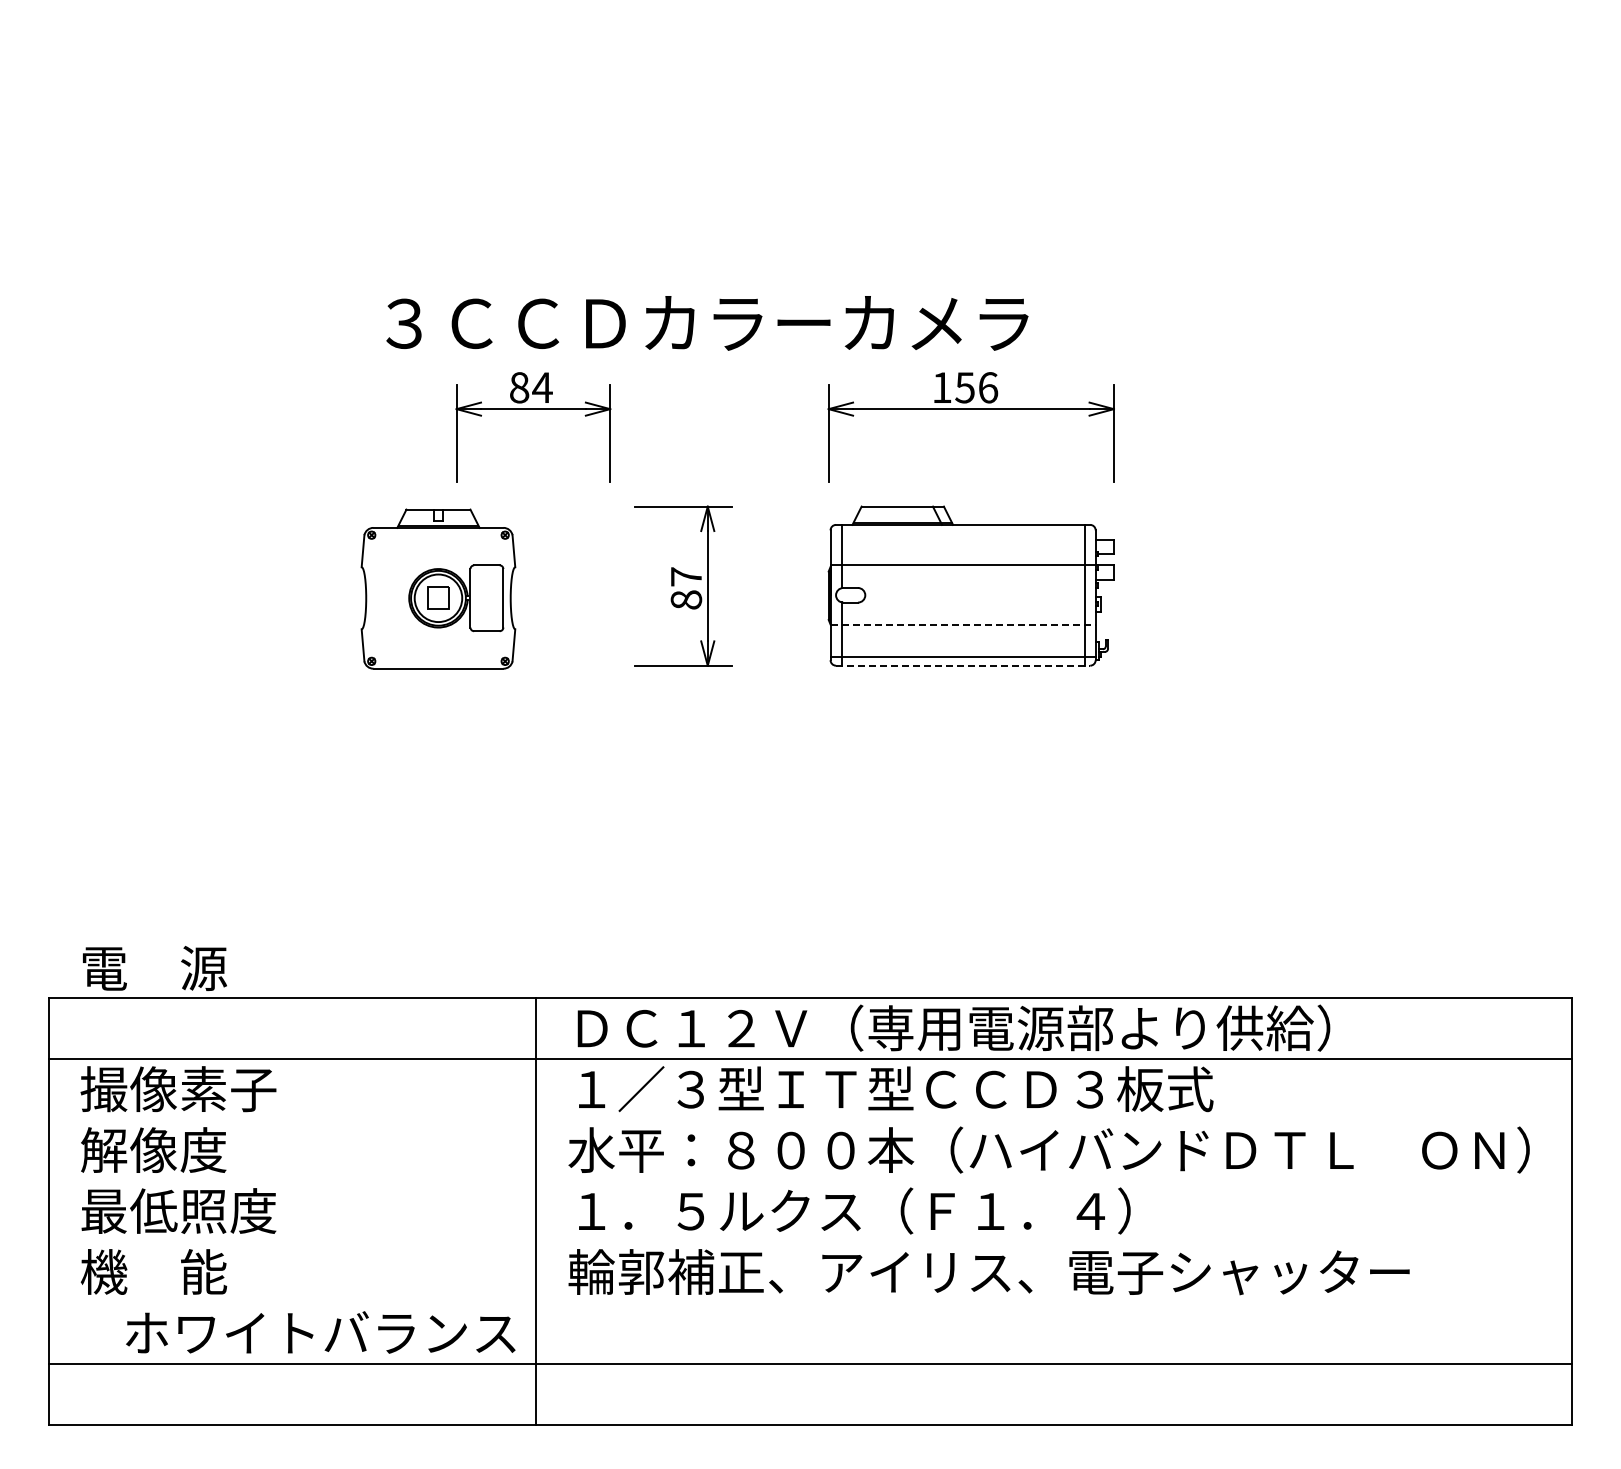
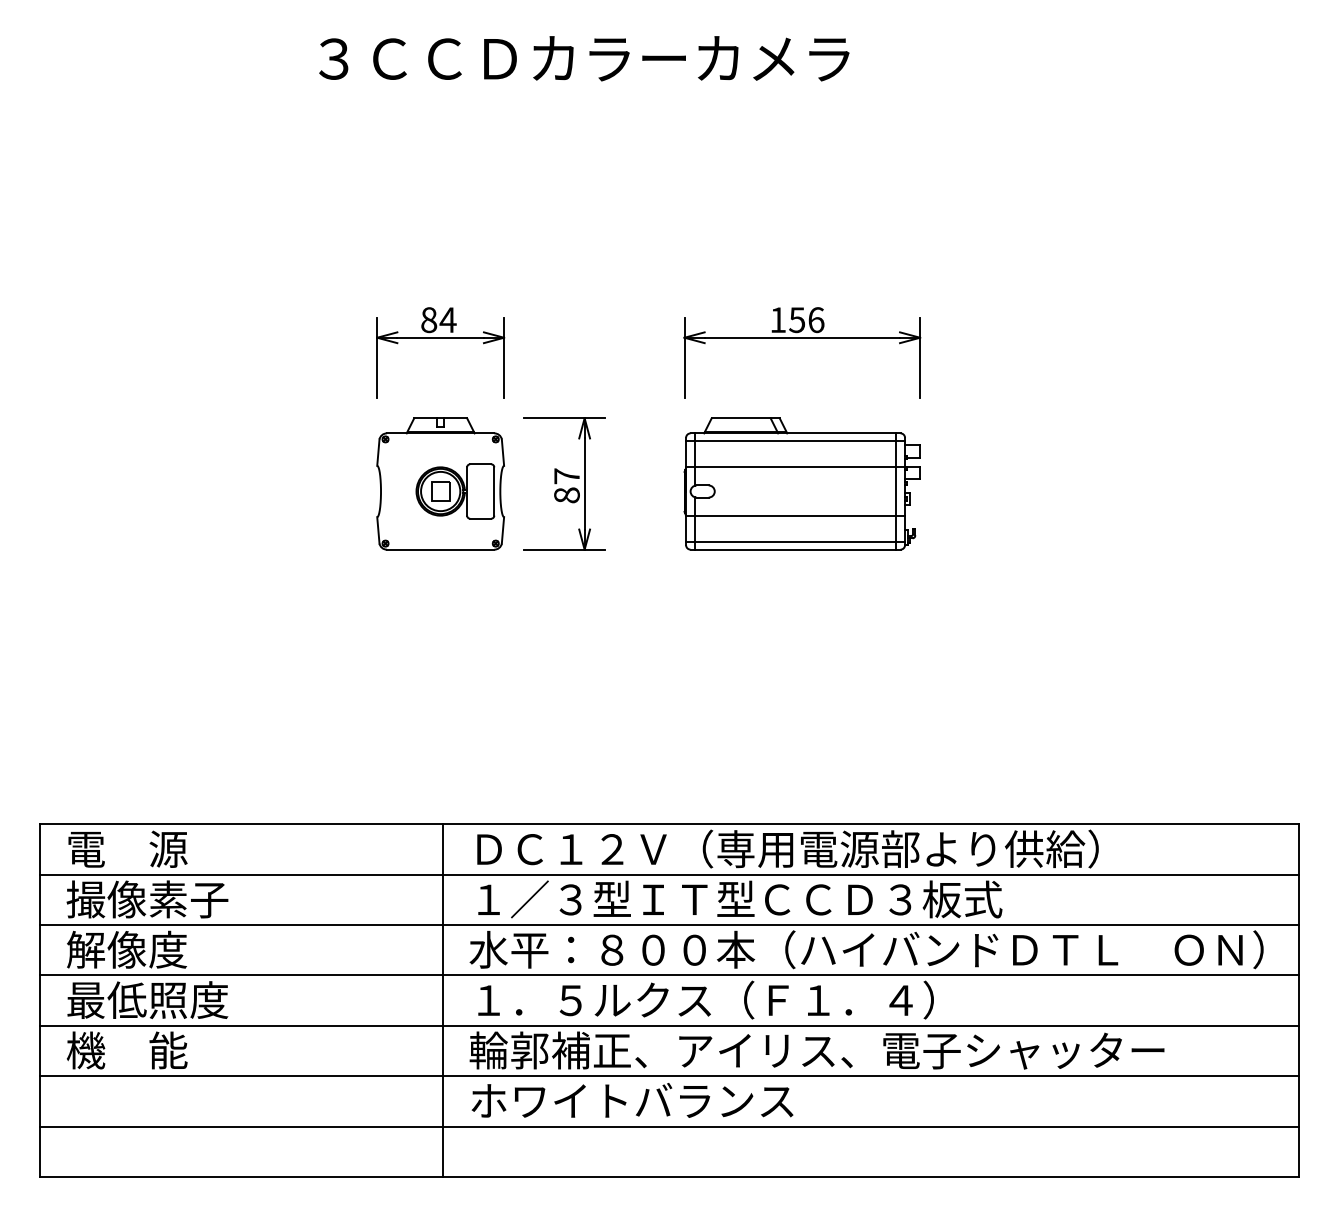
text: (707, 323) -> (584, 58), moved
line: (962, 534) -> (795, 441), added
part: (438, 588) -> (440, 483), moved
line: (963, 624) -> (795, 515), dashed -> solid
line: (963, 665) -> (795, 549), dashed -> solid
text: (154, 968) -> (127, 849), moved
line: (810, 1120) -> (669, 925), added
line: (810, 1181) -> (669, 975), added
line: (810, 1242) -> (669, 1026), added
line: (810, 1303) -> (669, 1076), added
text: (320, 1332) -> (632, 1100), moved

